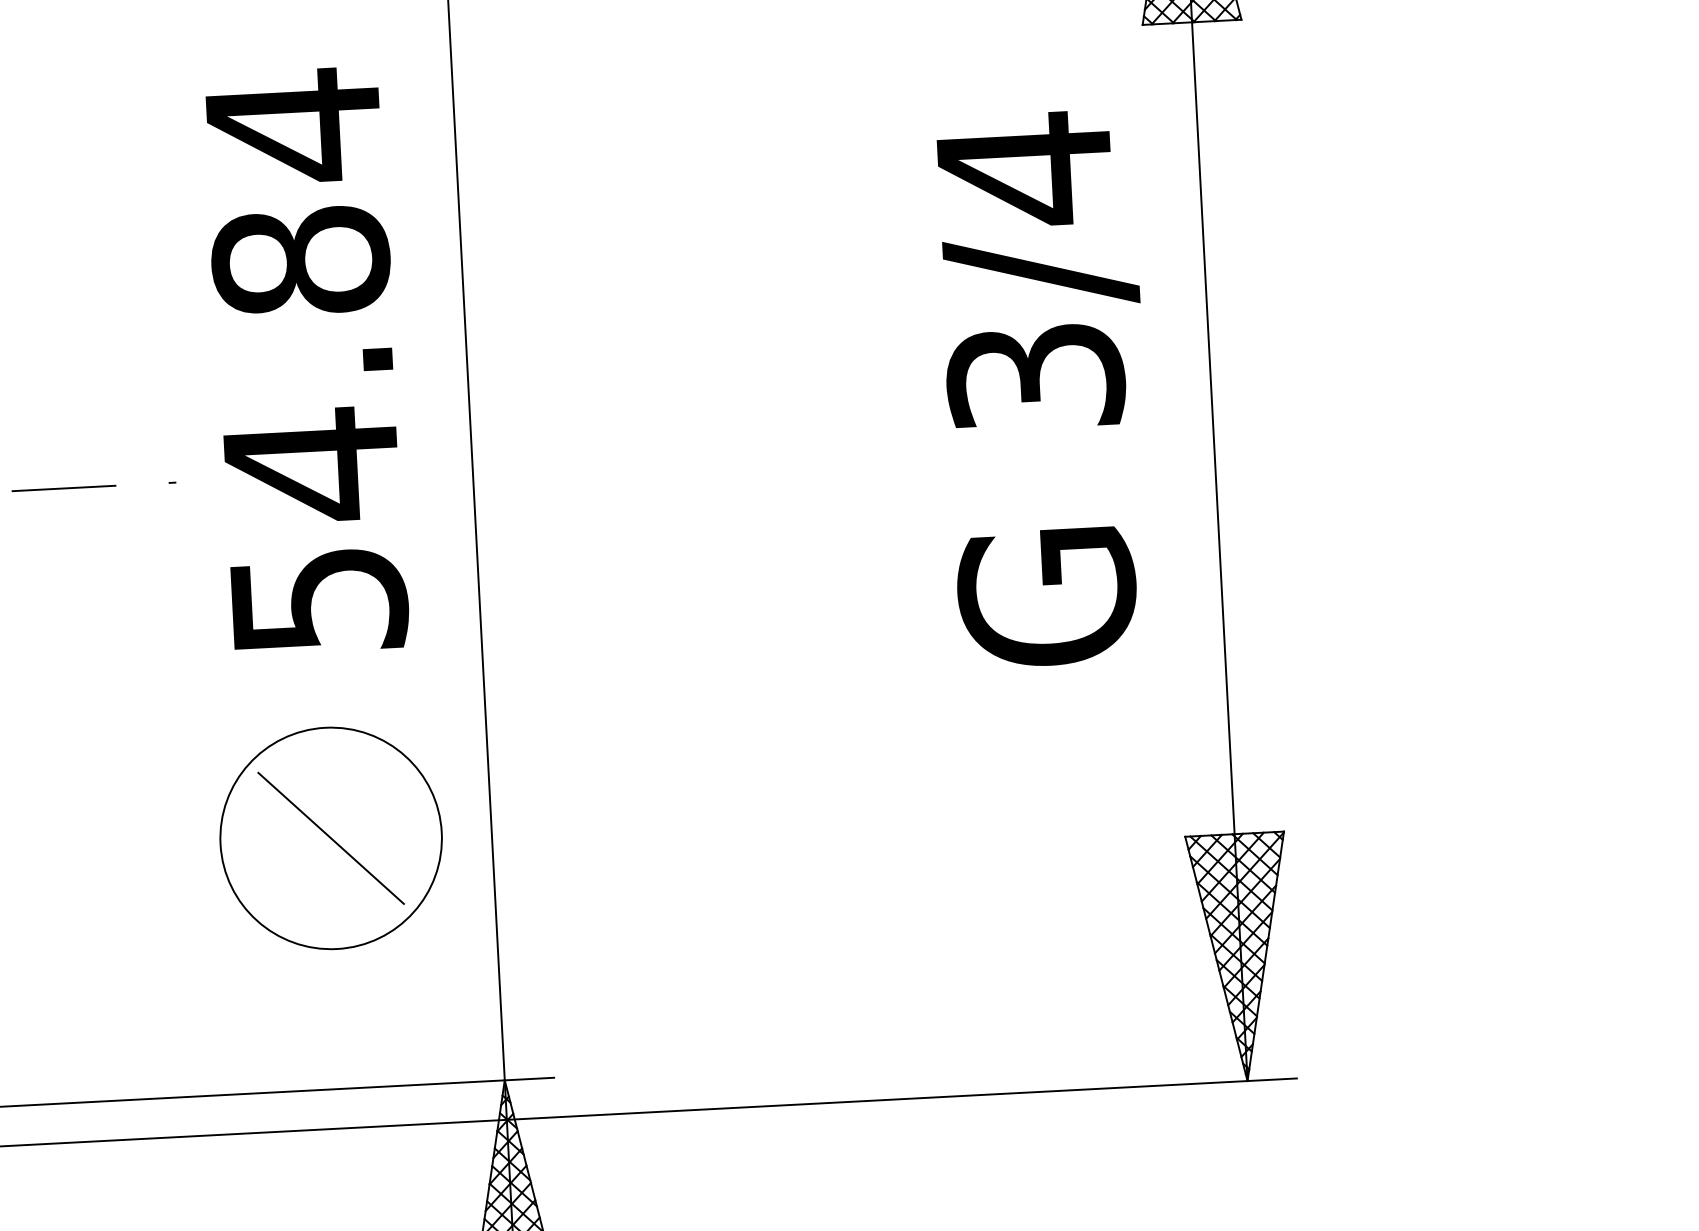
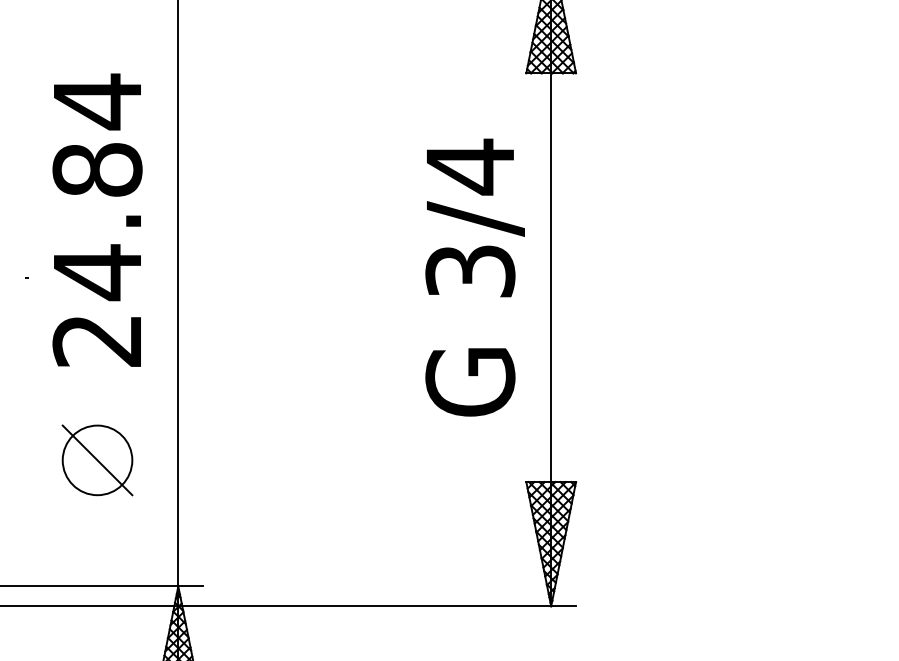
text: (1044, 388) -> (474, 277), moved
text: (318, 600) -> (97, 340), 54.84 -> 24.84
circle: (331, 838) -> (97, 460), size x0.62

